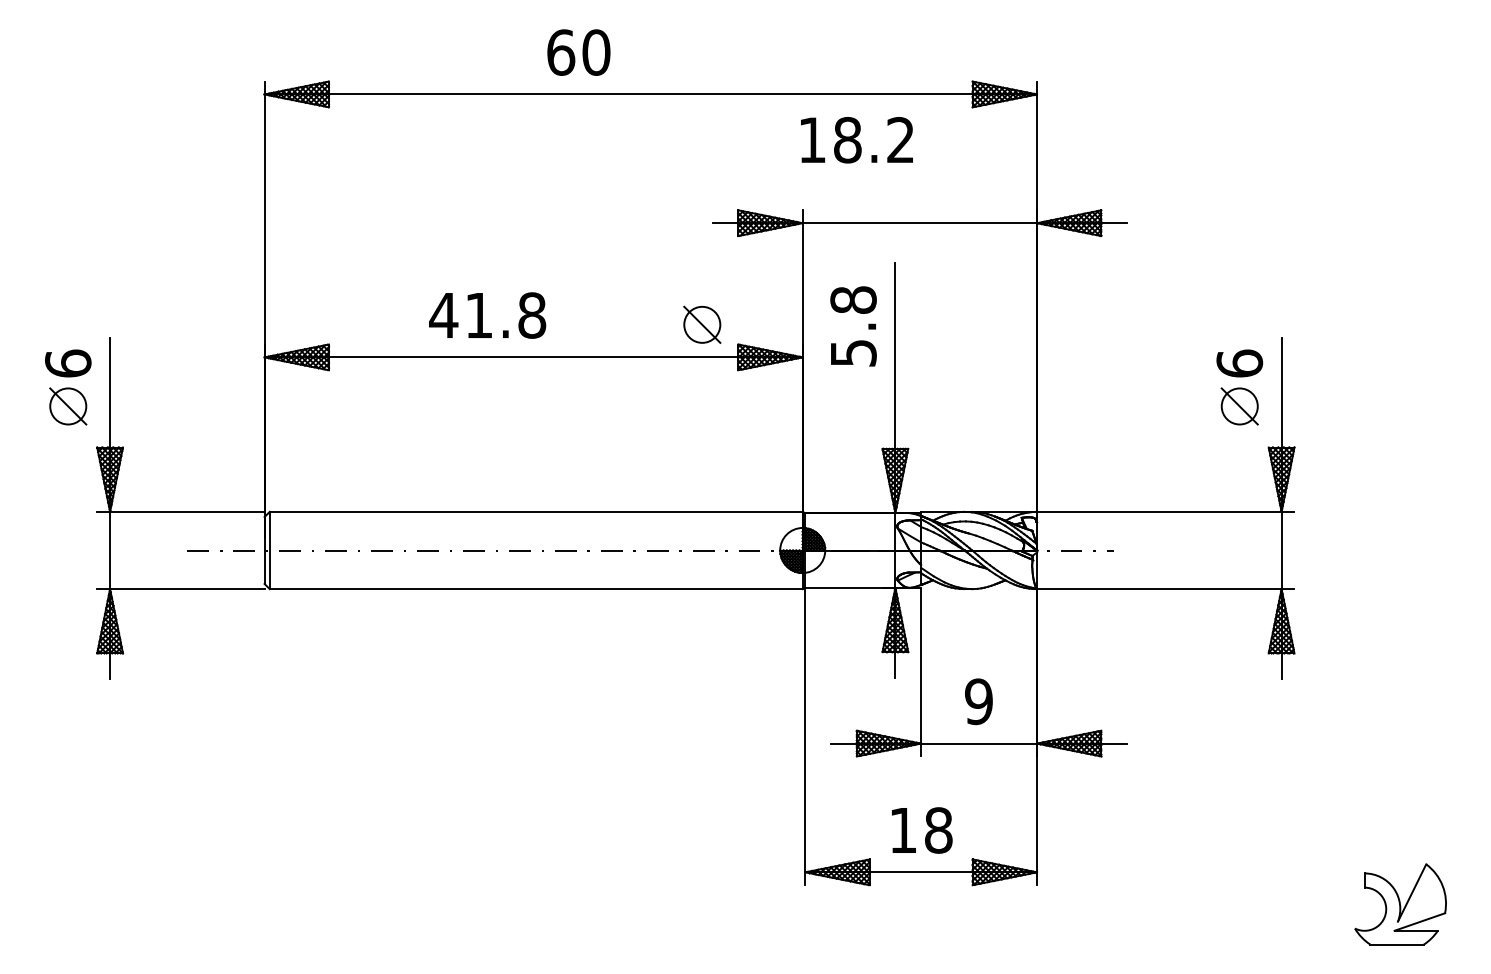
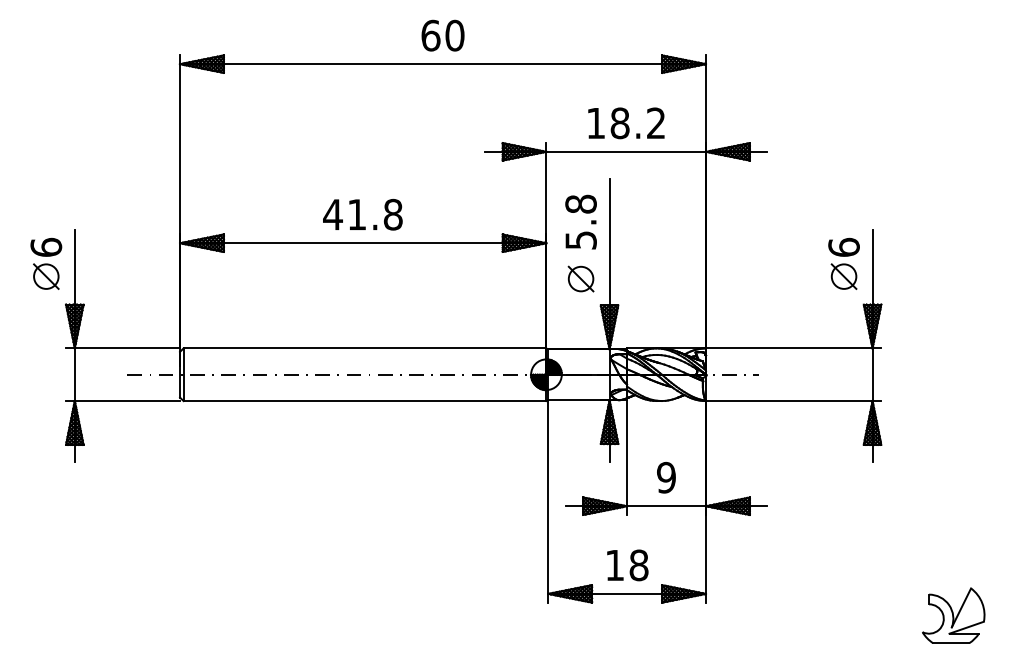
text: (578, 52) -> (442, 35), moved
text: (857, 140) -> (626, 123), moved
text: (487, 315) -> (362, 214), moved
part: (701, 323) -> (580, 278), moved

